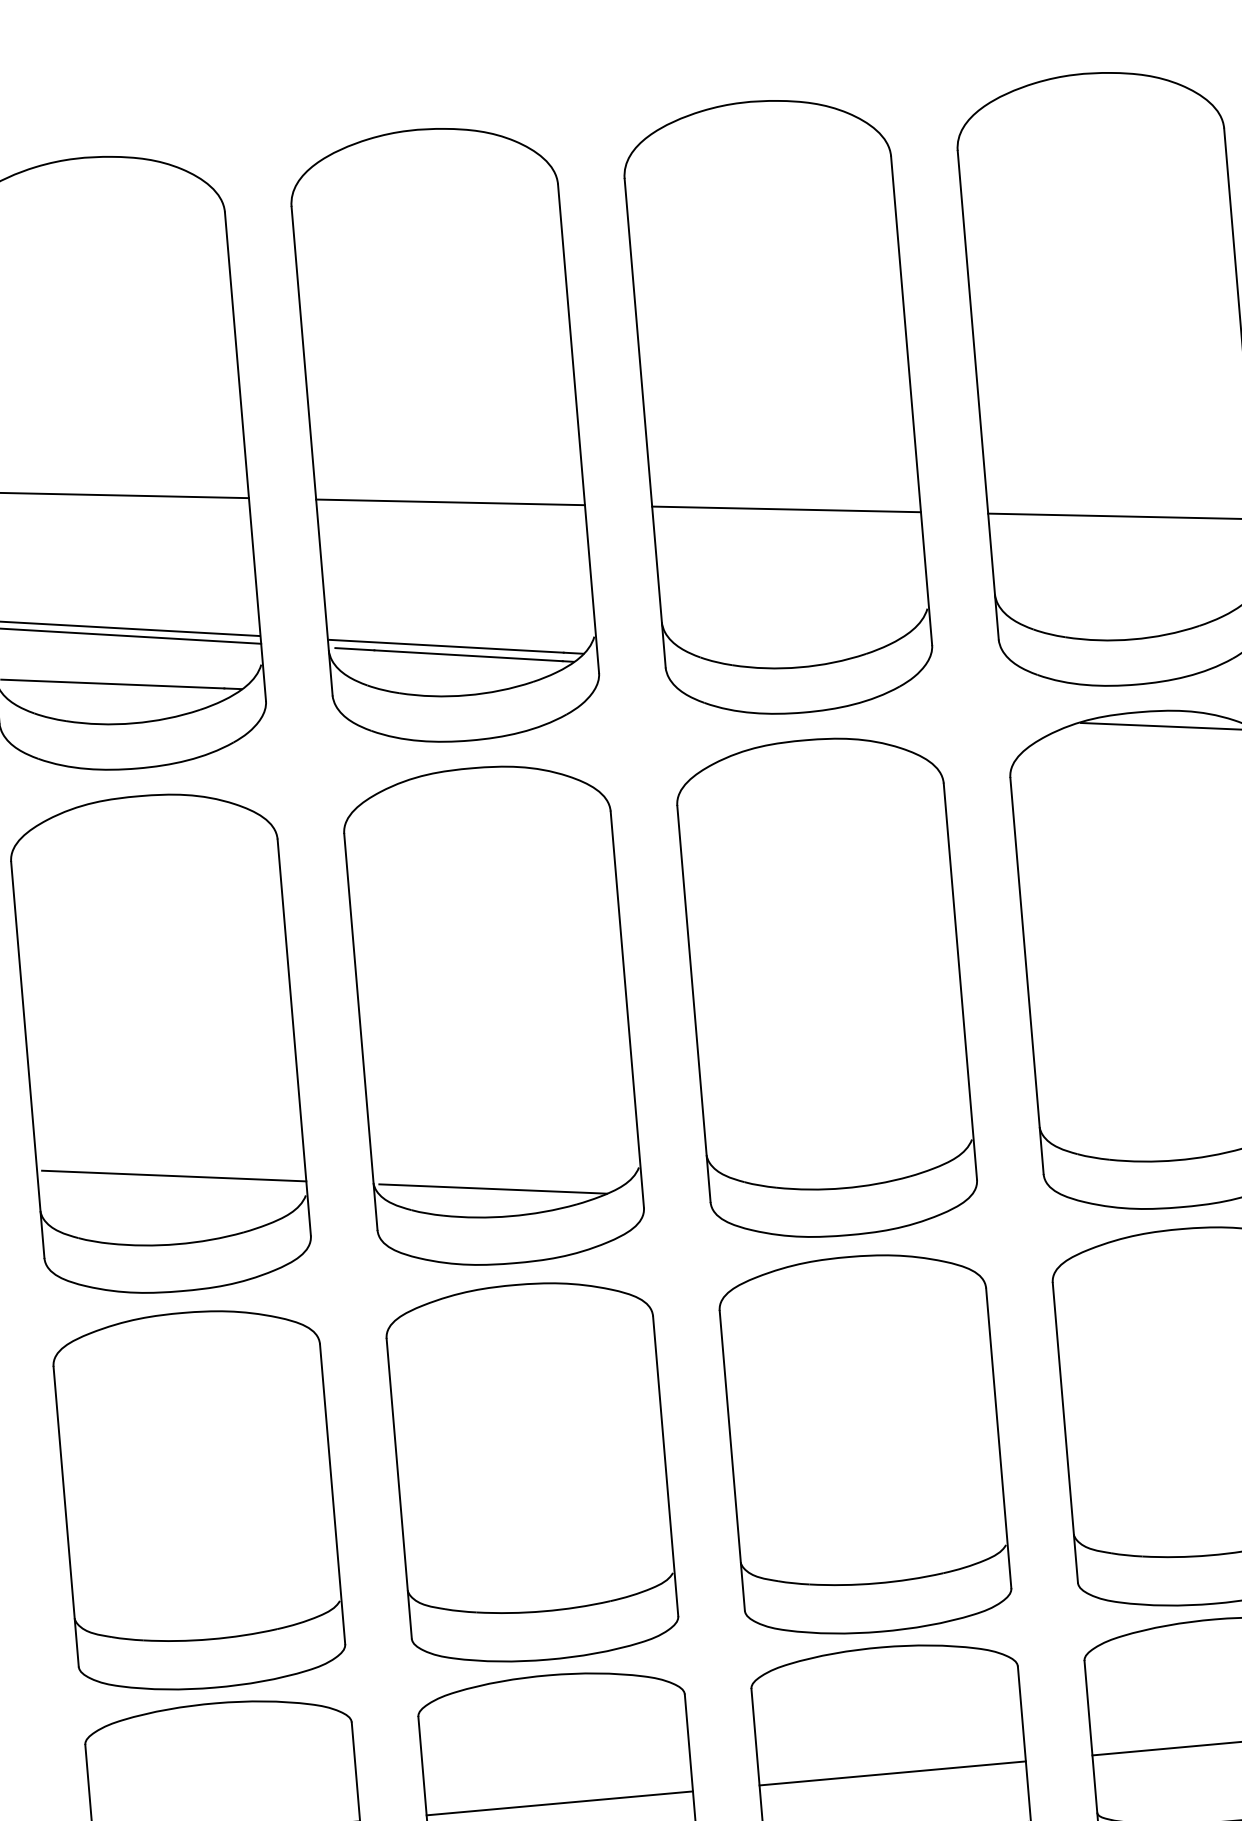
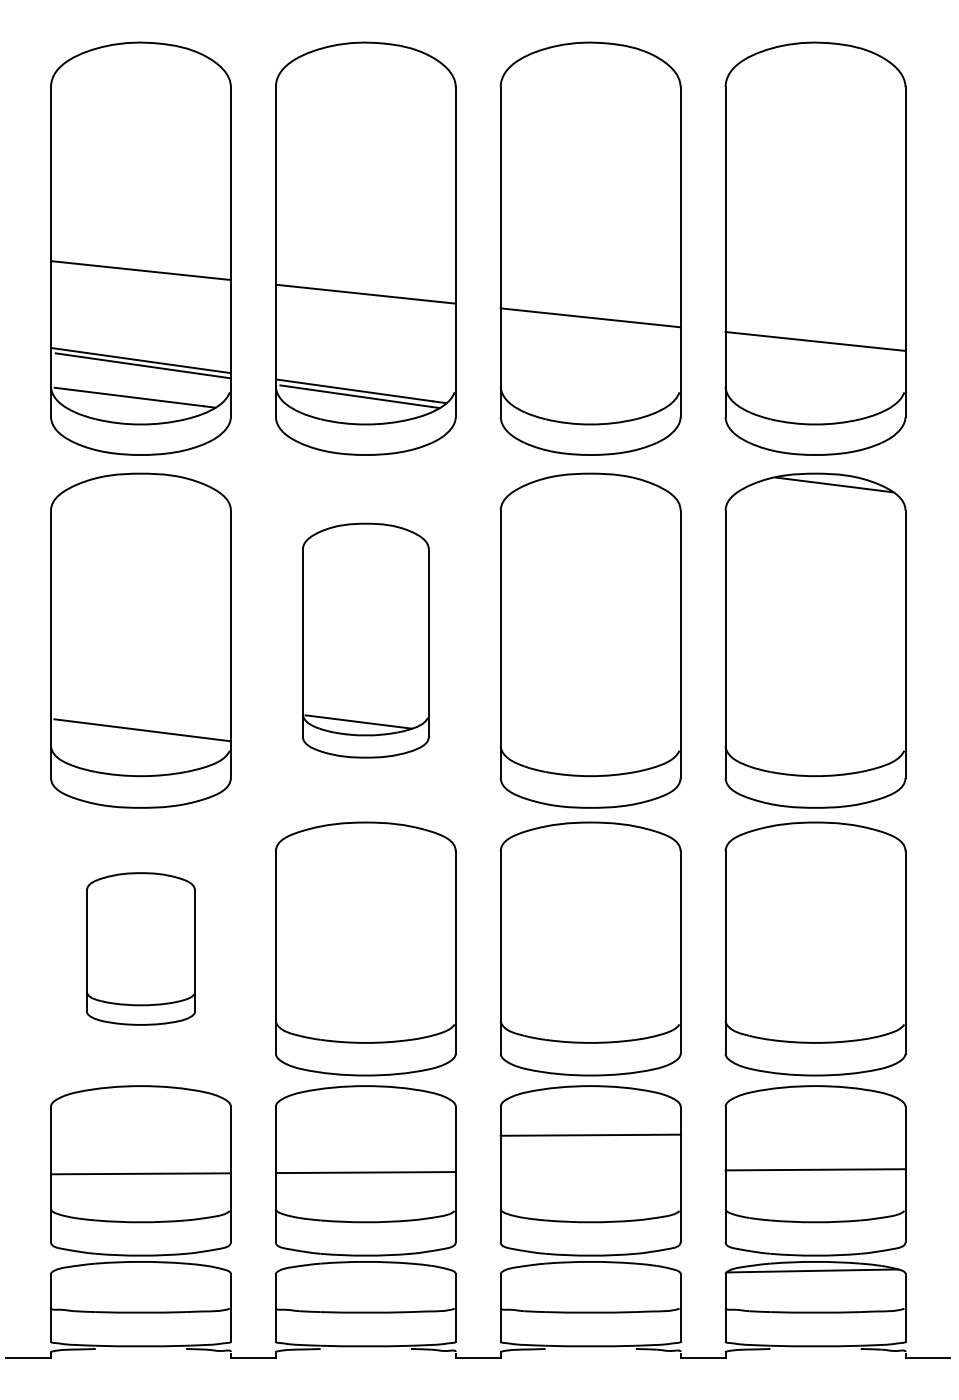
part: (493, 1015) -> (365, 640), size x0.7
part: (198, 1499) -> (140, 948), size x0.6
line: (892, 1772) -> (590, 1134), moved

